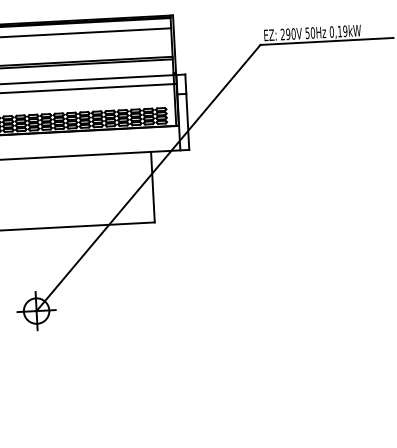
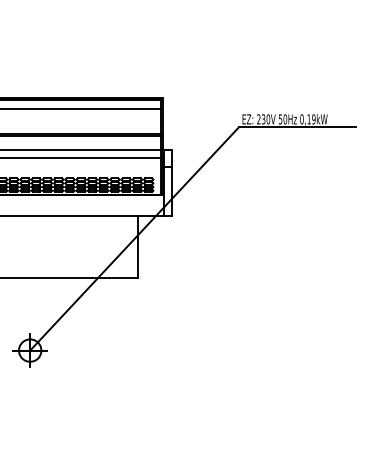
text: (288, 34) -> (263, 119), 290V -> 230V

